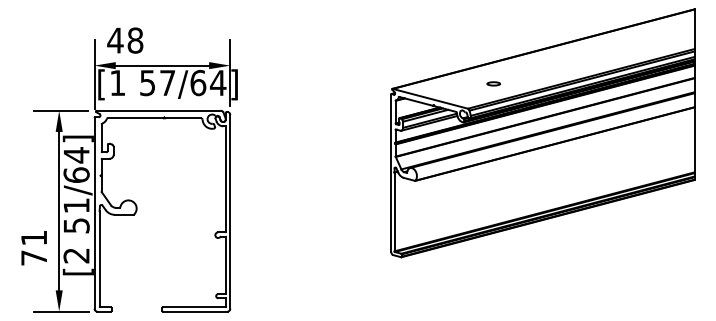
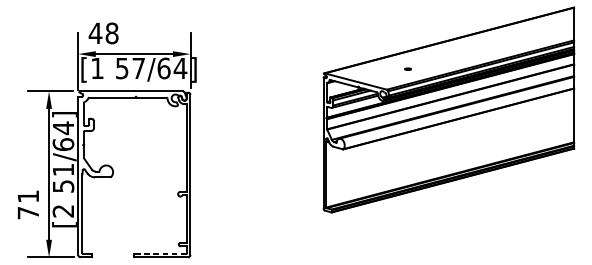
part: (493, 83) -> (407, 68), size x0.6
line: (193, 307) -> (160, 253), solid -> dashed

